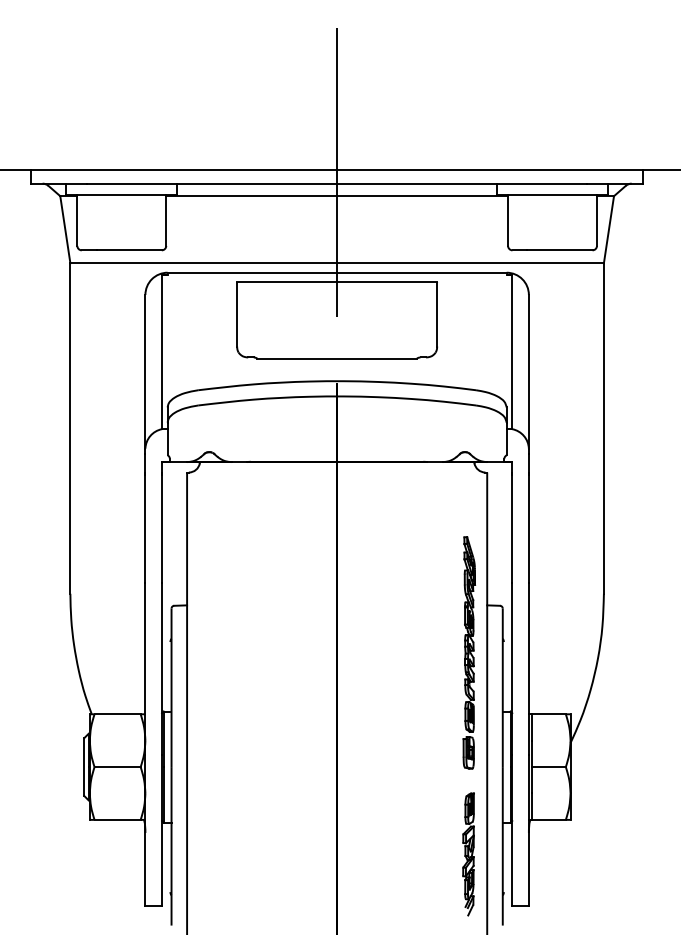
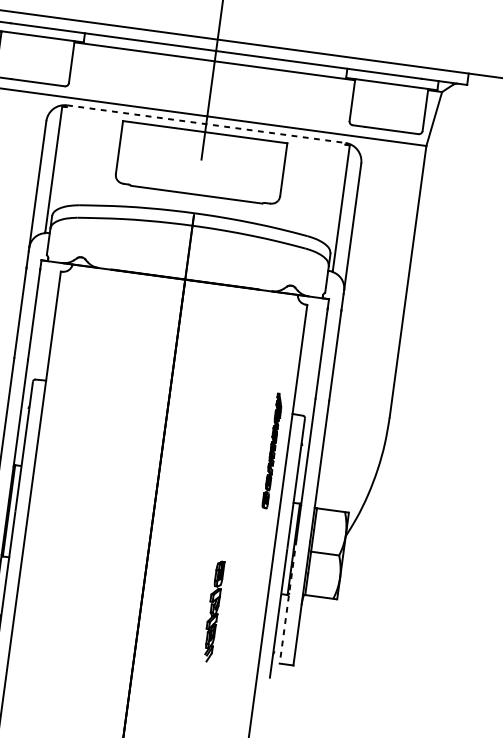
line: (337, 272) -> (206, 124), solid -> dashed
part: (469, 652) -> (272, 450), size x0.6
line: (512, 830) -> (288, 601), solid -> dashed
part: (468, 854) -> (213, 611), moved

